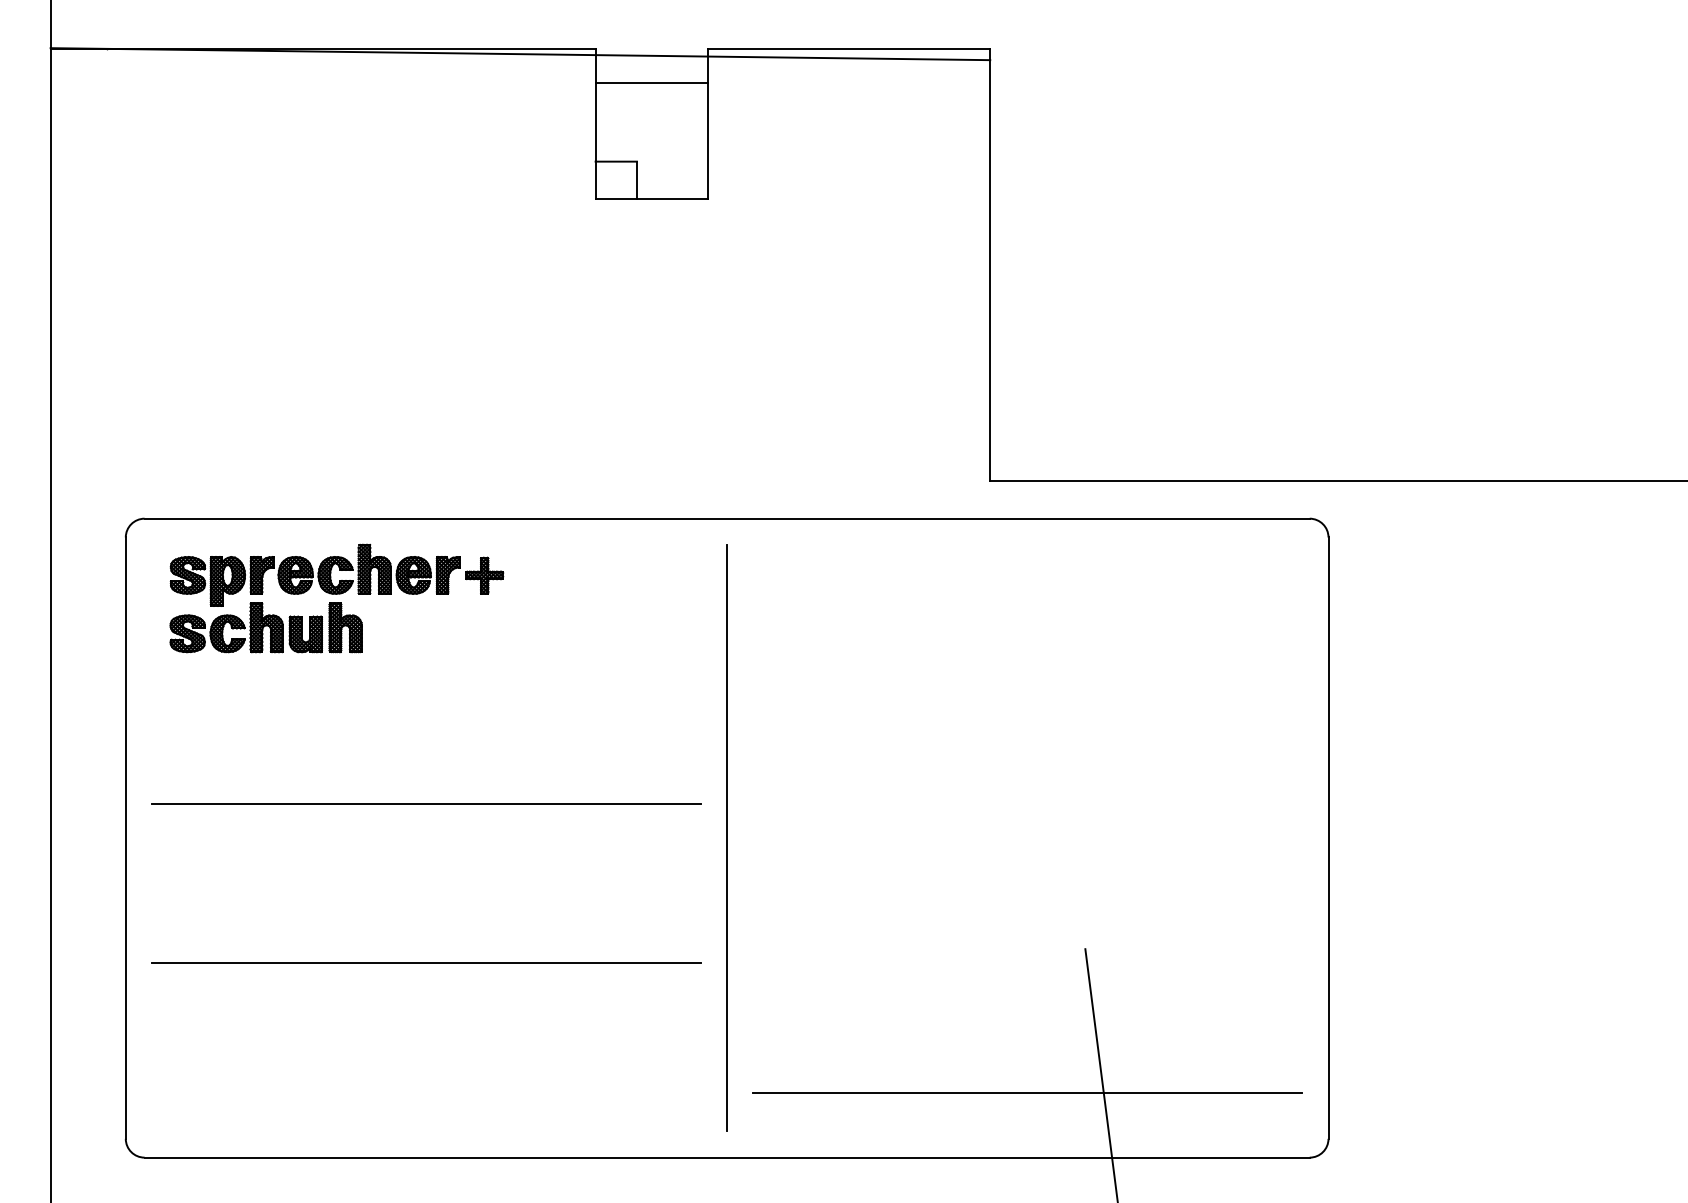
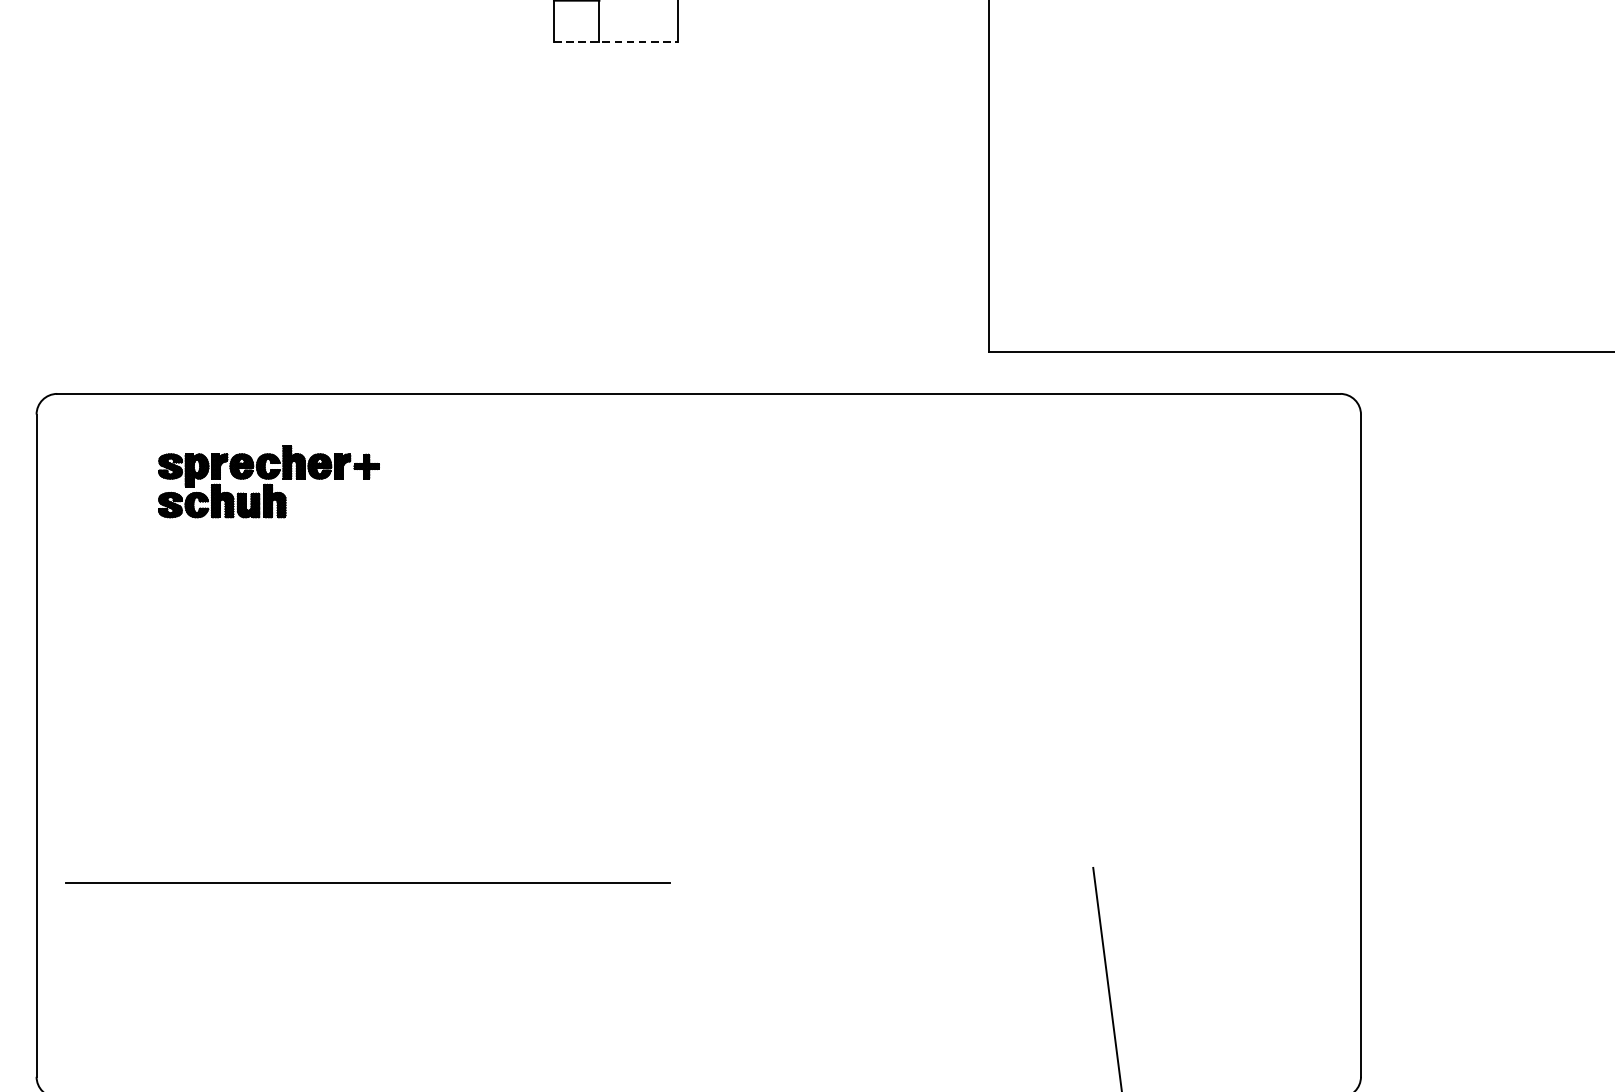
line: (652, 199) -> (616, 42), solid -> dashed
part: (336, 598) -> (268, 481), size x0.6
line: (426, 804) -> (367, 708), removed
line: (727, 838) -> (699, 746), removed
line: (1027, 1092) -> (1029, 1025), removed

